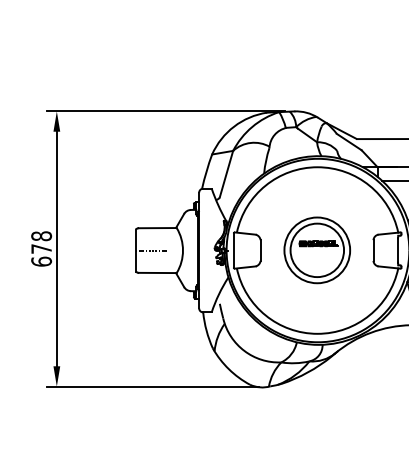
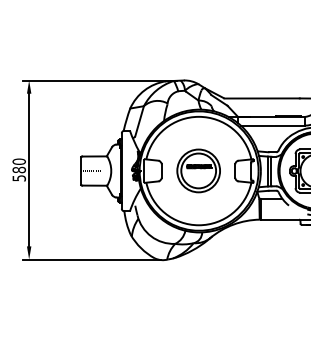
text: (40, 248) -> (18, 169), 678 -> 580

